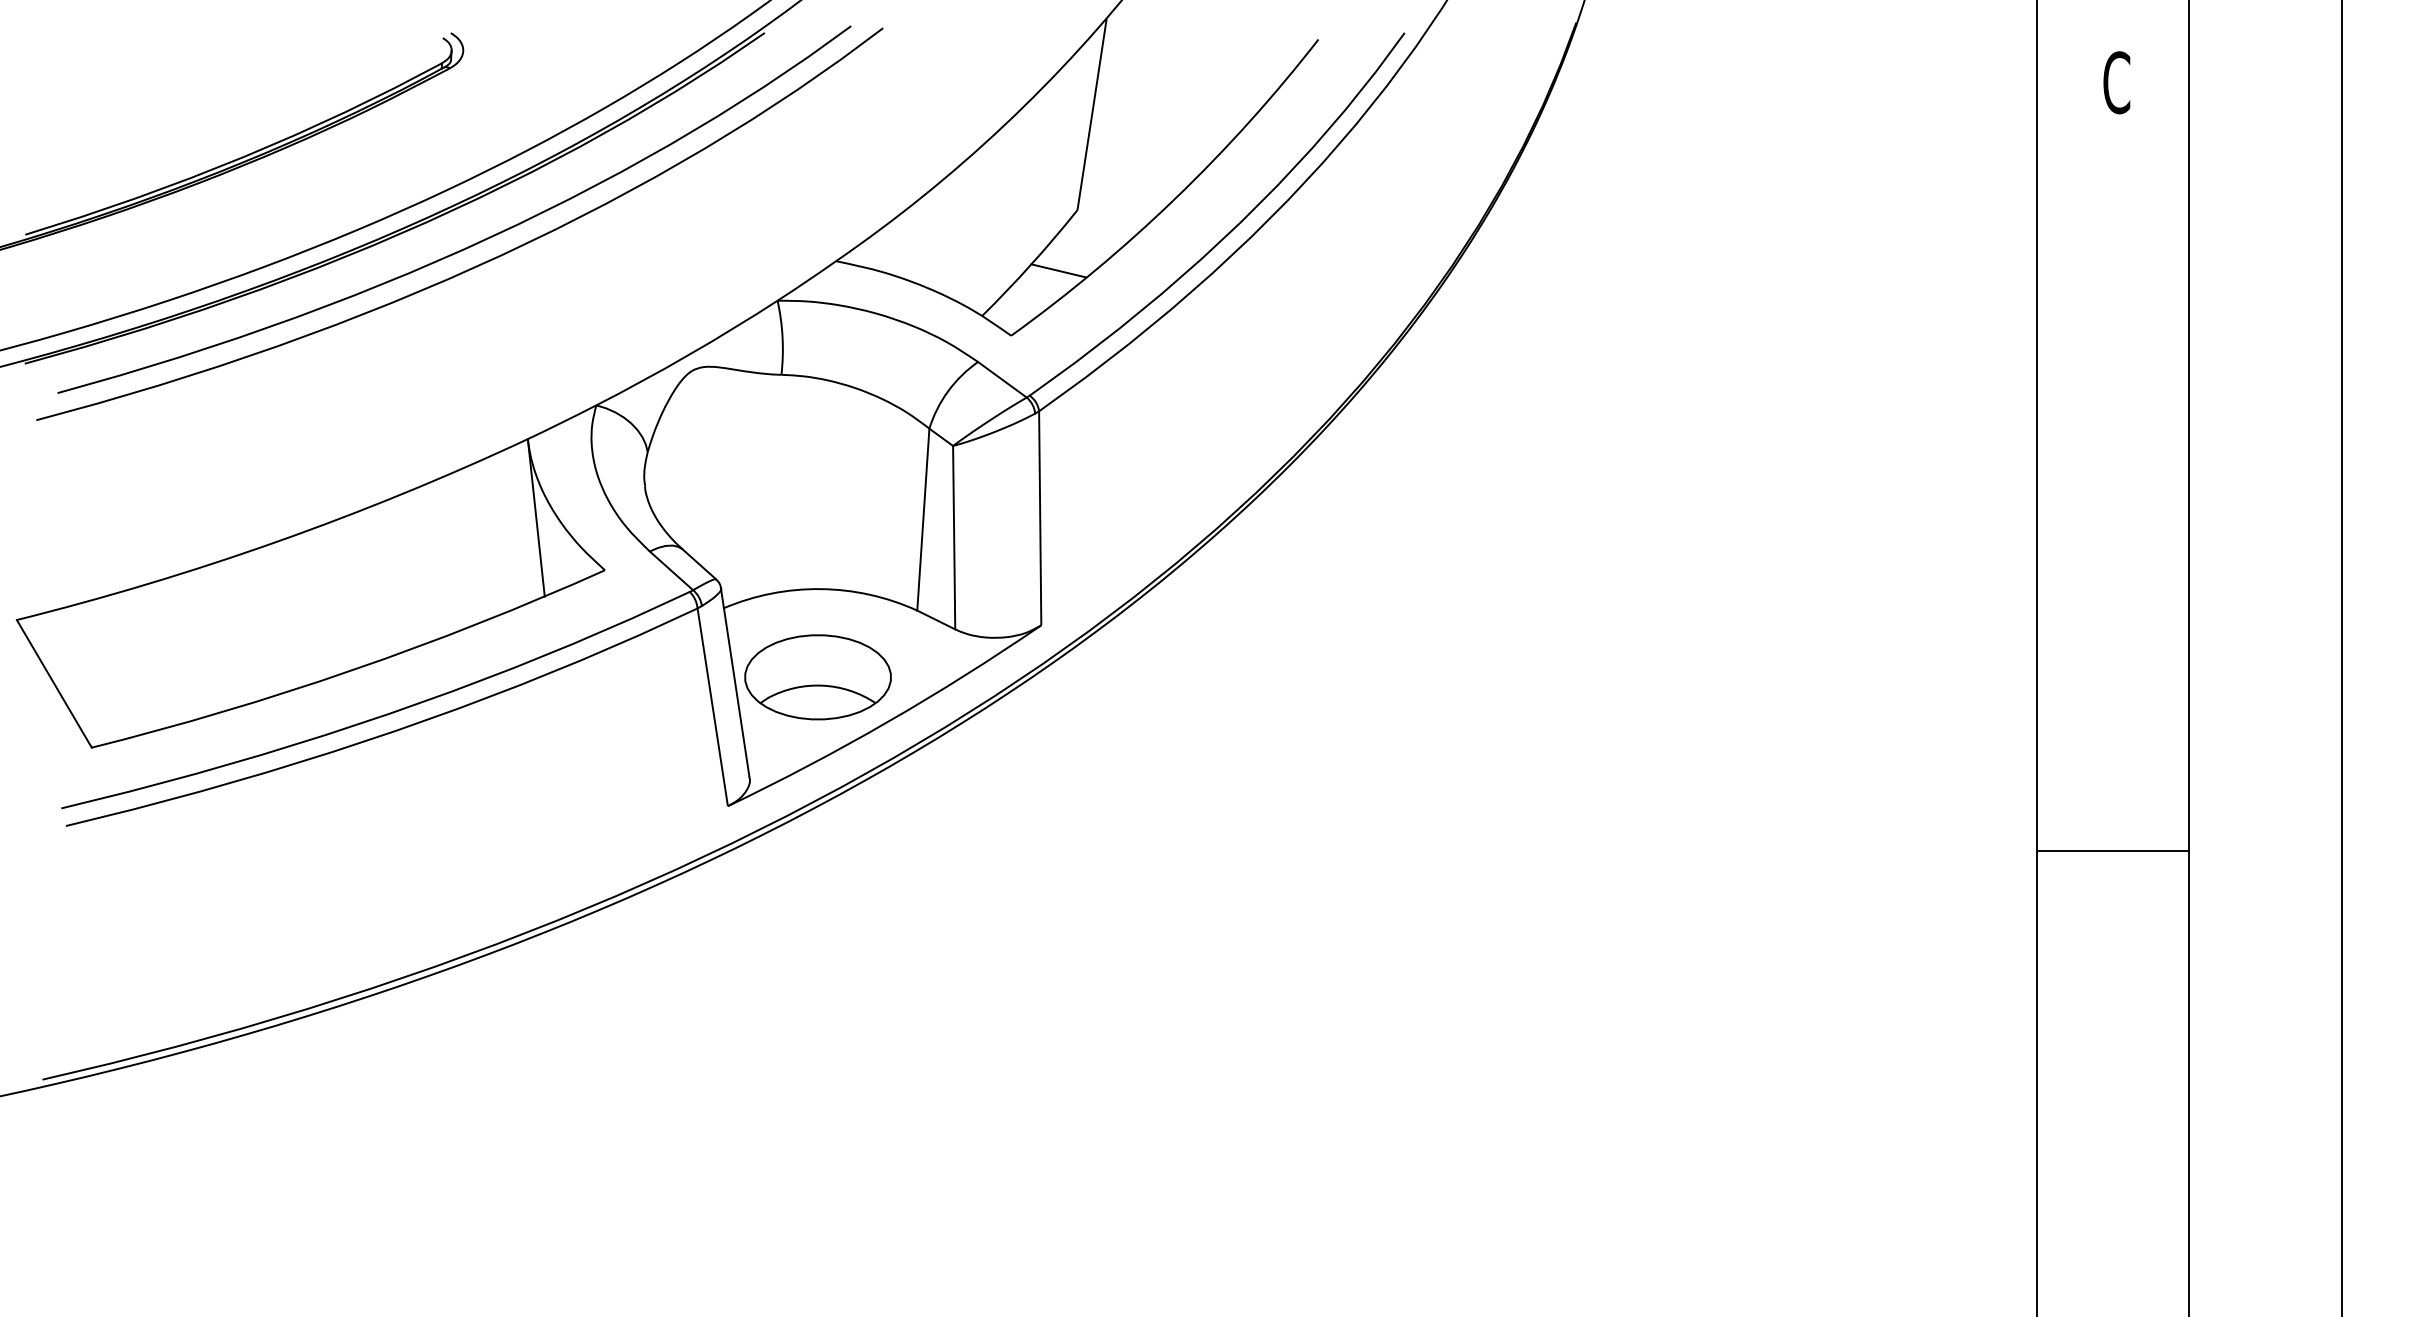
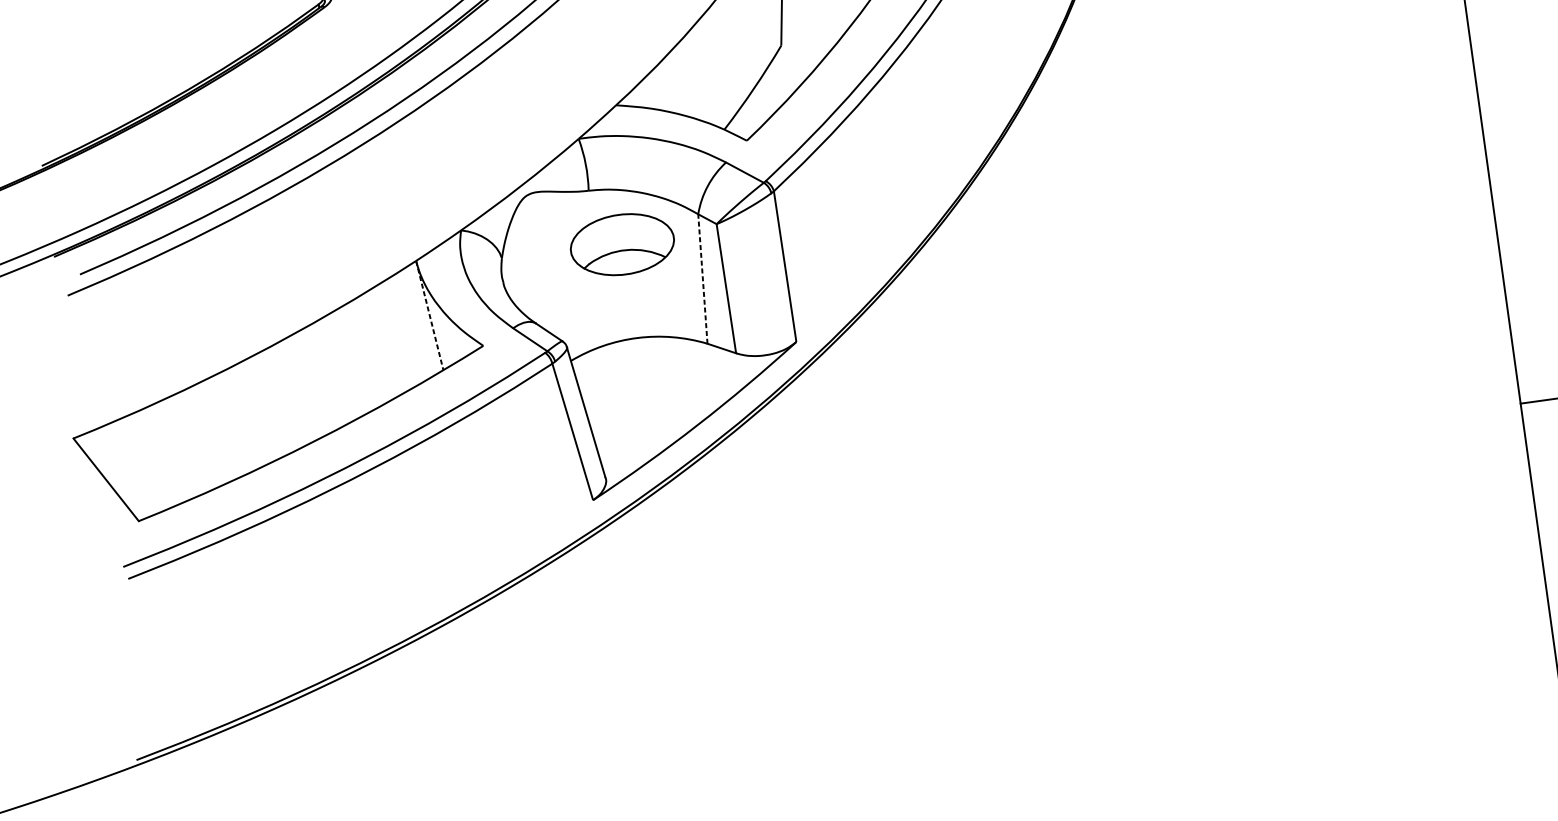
line: (1058, 270) -> (773, 90), removed
line: (536, 518) -> (429, 316), solid -> dashed
line: (923, 519) -> (702, 278), solid -> dashed
part: (817, 677) -> (622, 244), moved

